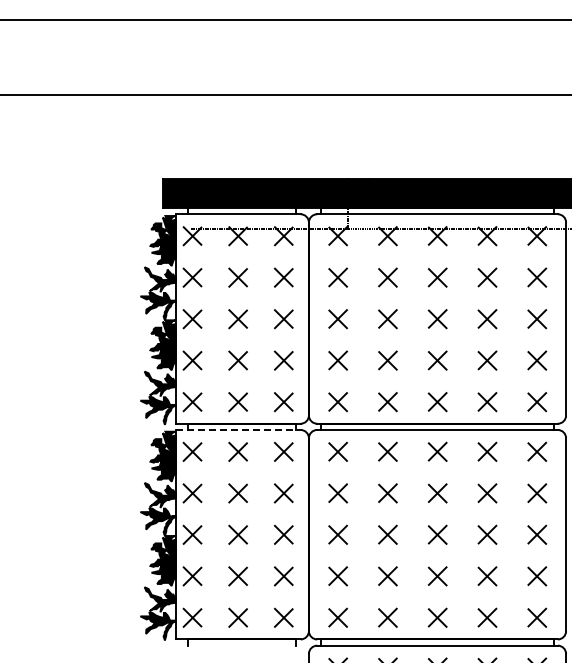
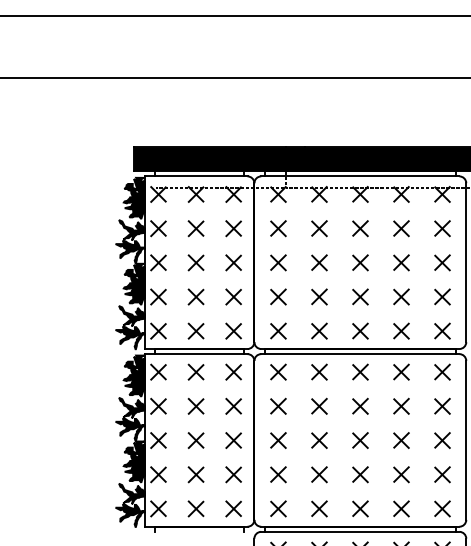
line: (238, 429) -> (196, 353), dashed -> solid

